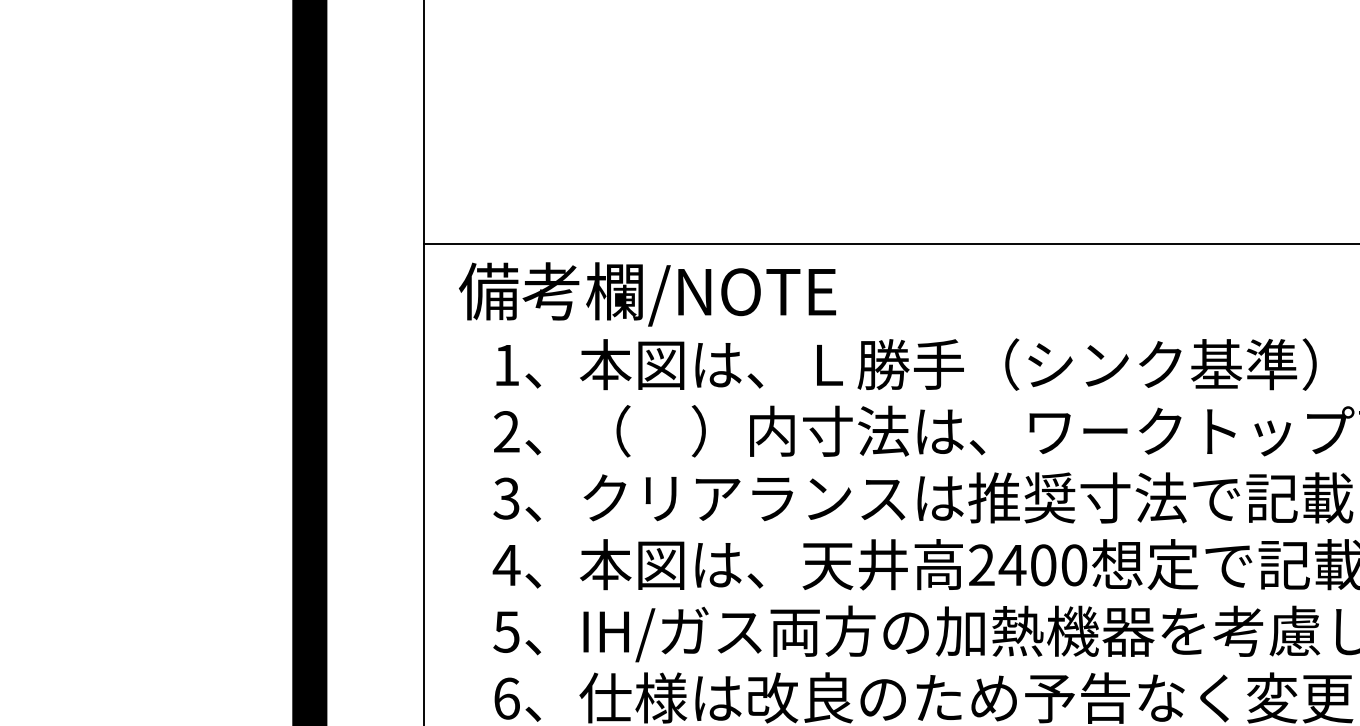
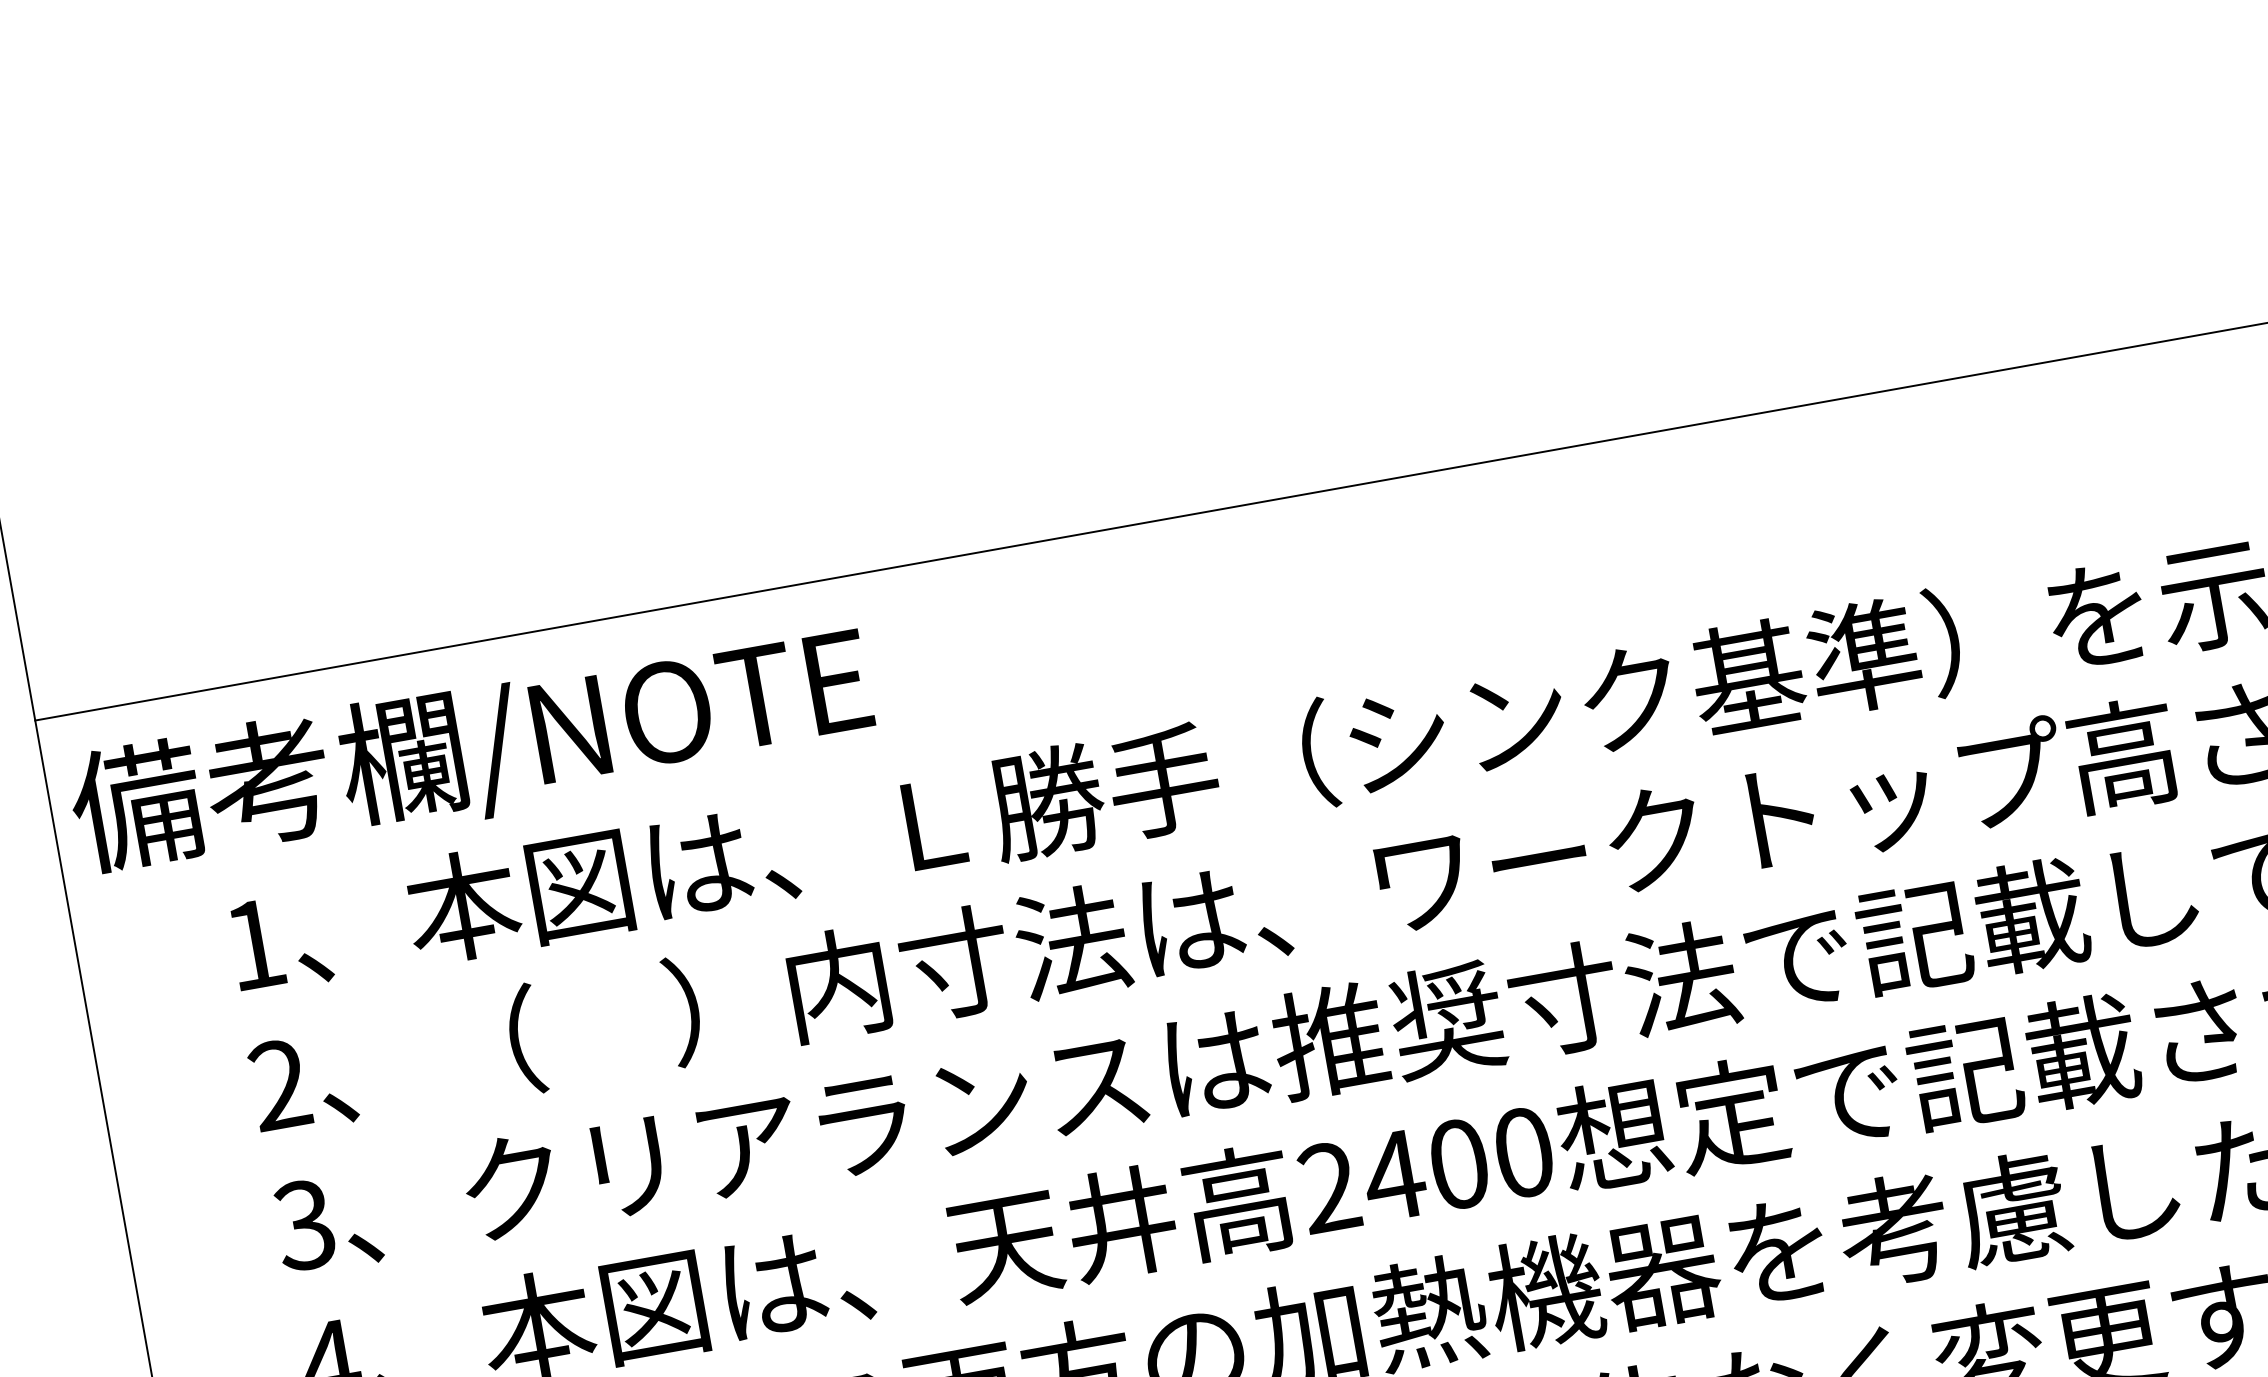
text: (647, 294) -> (471, 752), moved

